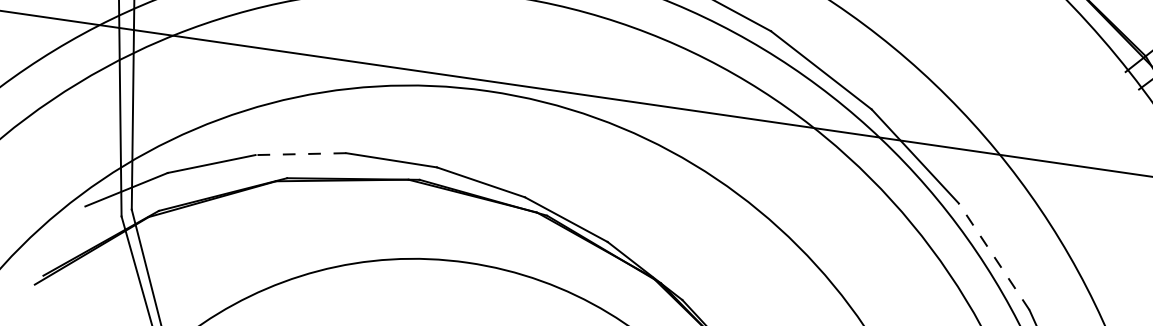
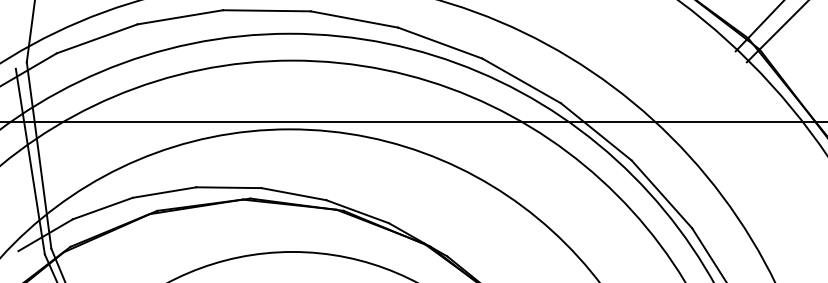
line: (300, 154) -> (164, 192), dashed -> solid
line: (993, 256) -> (661, 194), dashed -> solid

